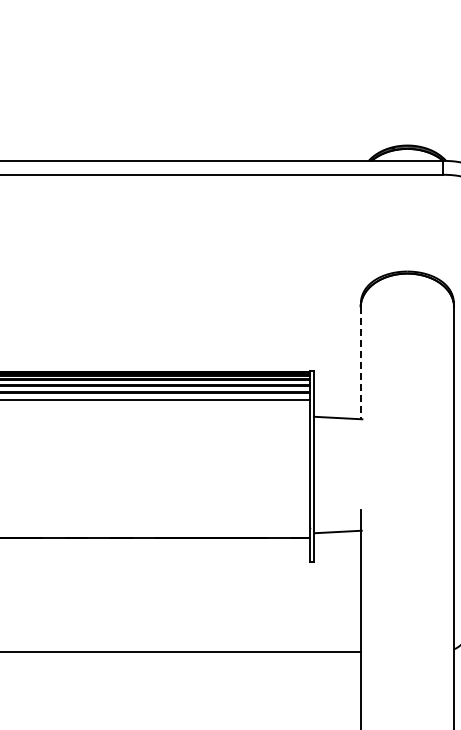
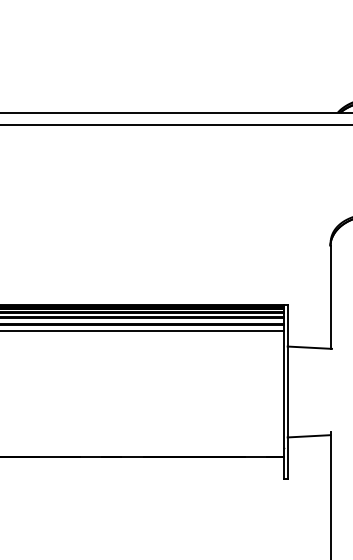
line: (360, 363) -> (330, 297), dashed -> solid
line: (337, 531) -> (308, 435), moved

